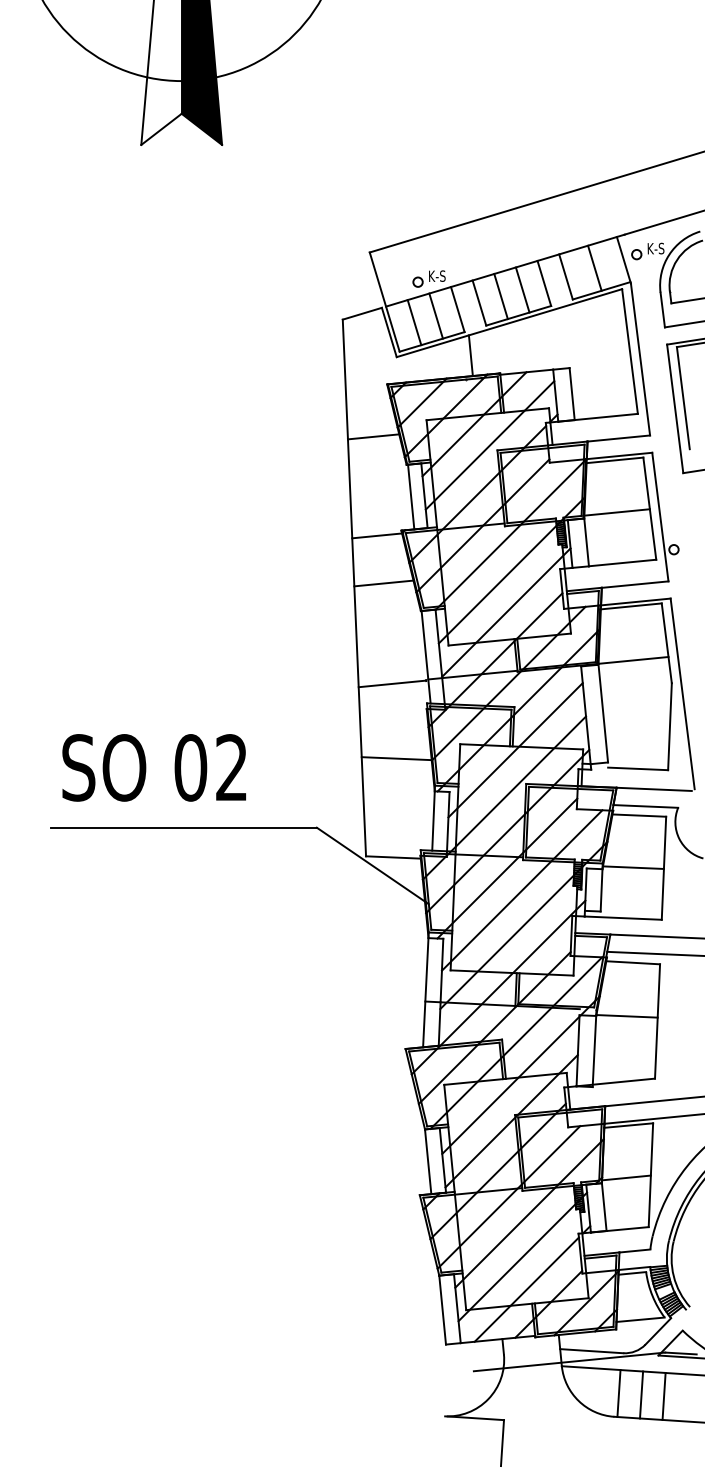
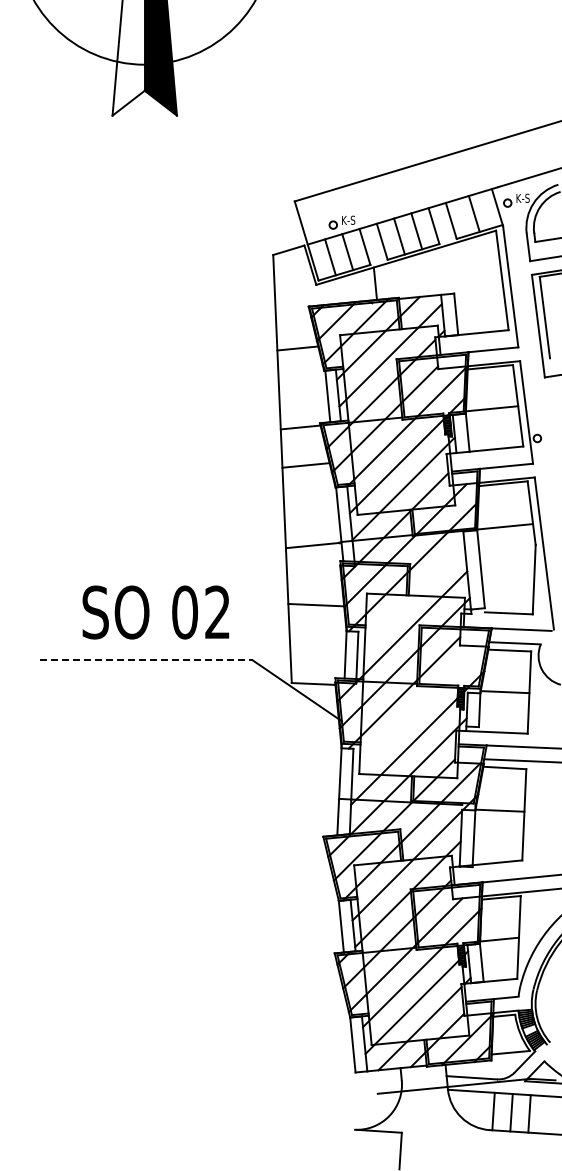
line: (514, 750) -> (410, 598), removed
text: (153, 767) -> (155, 612), moved
line: (183, 828) -> (146, 660), solid -> dashed
line: (522, 890) -> (416, 710), removed

